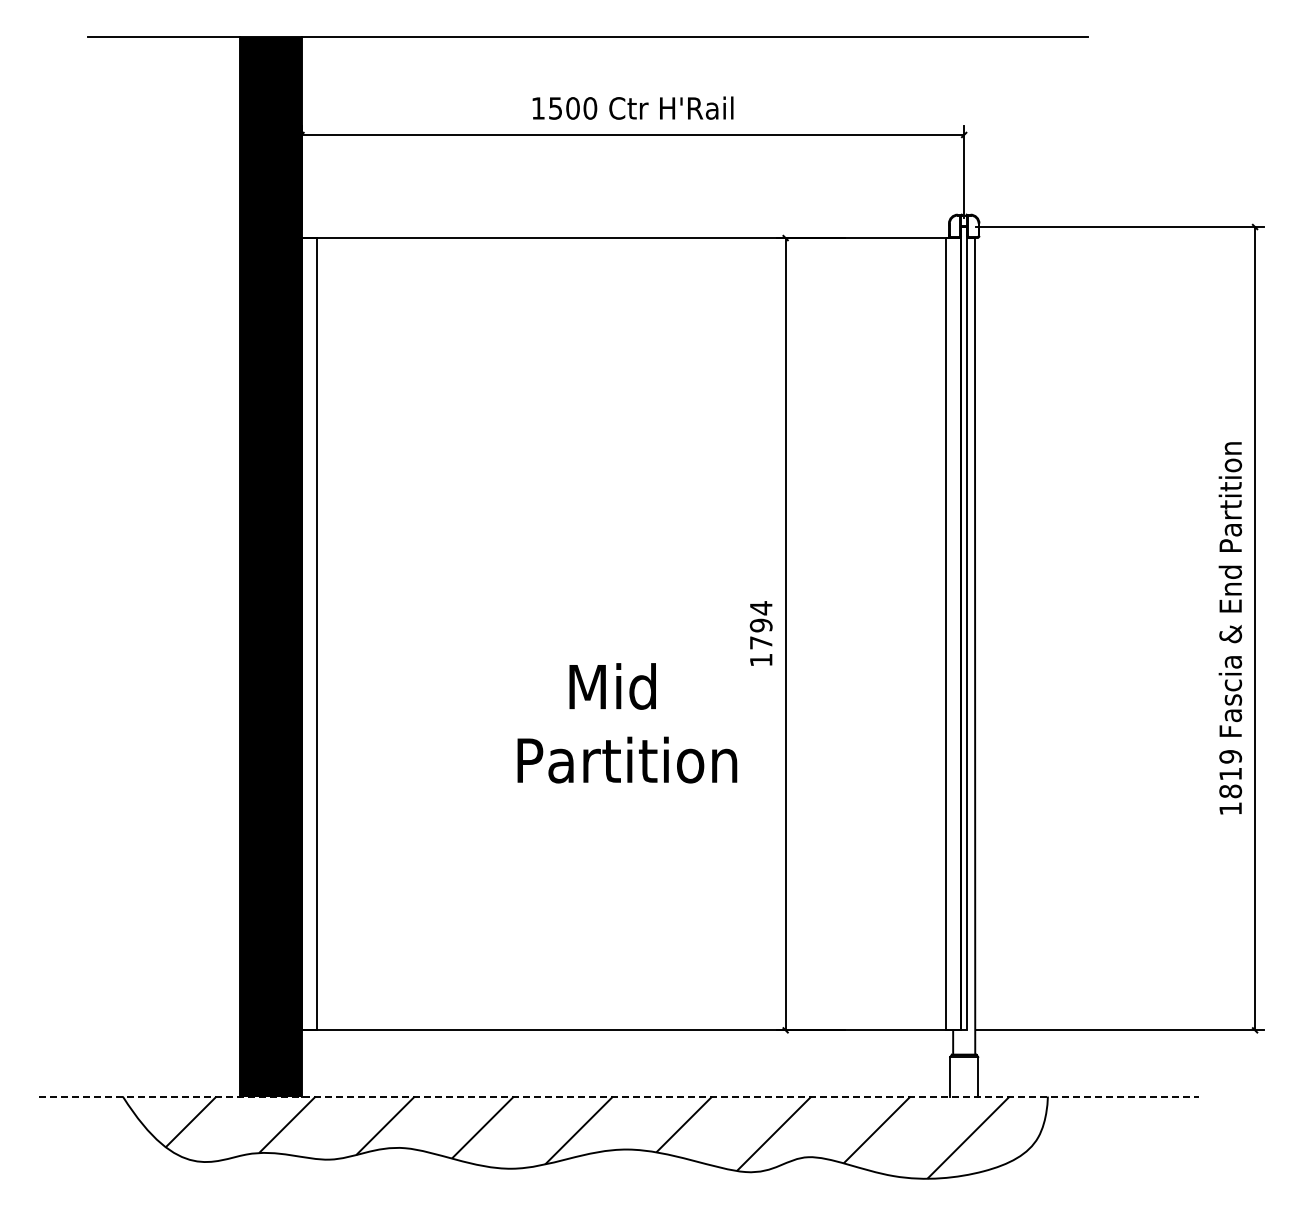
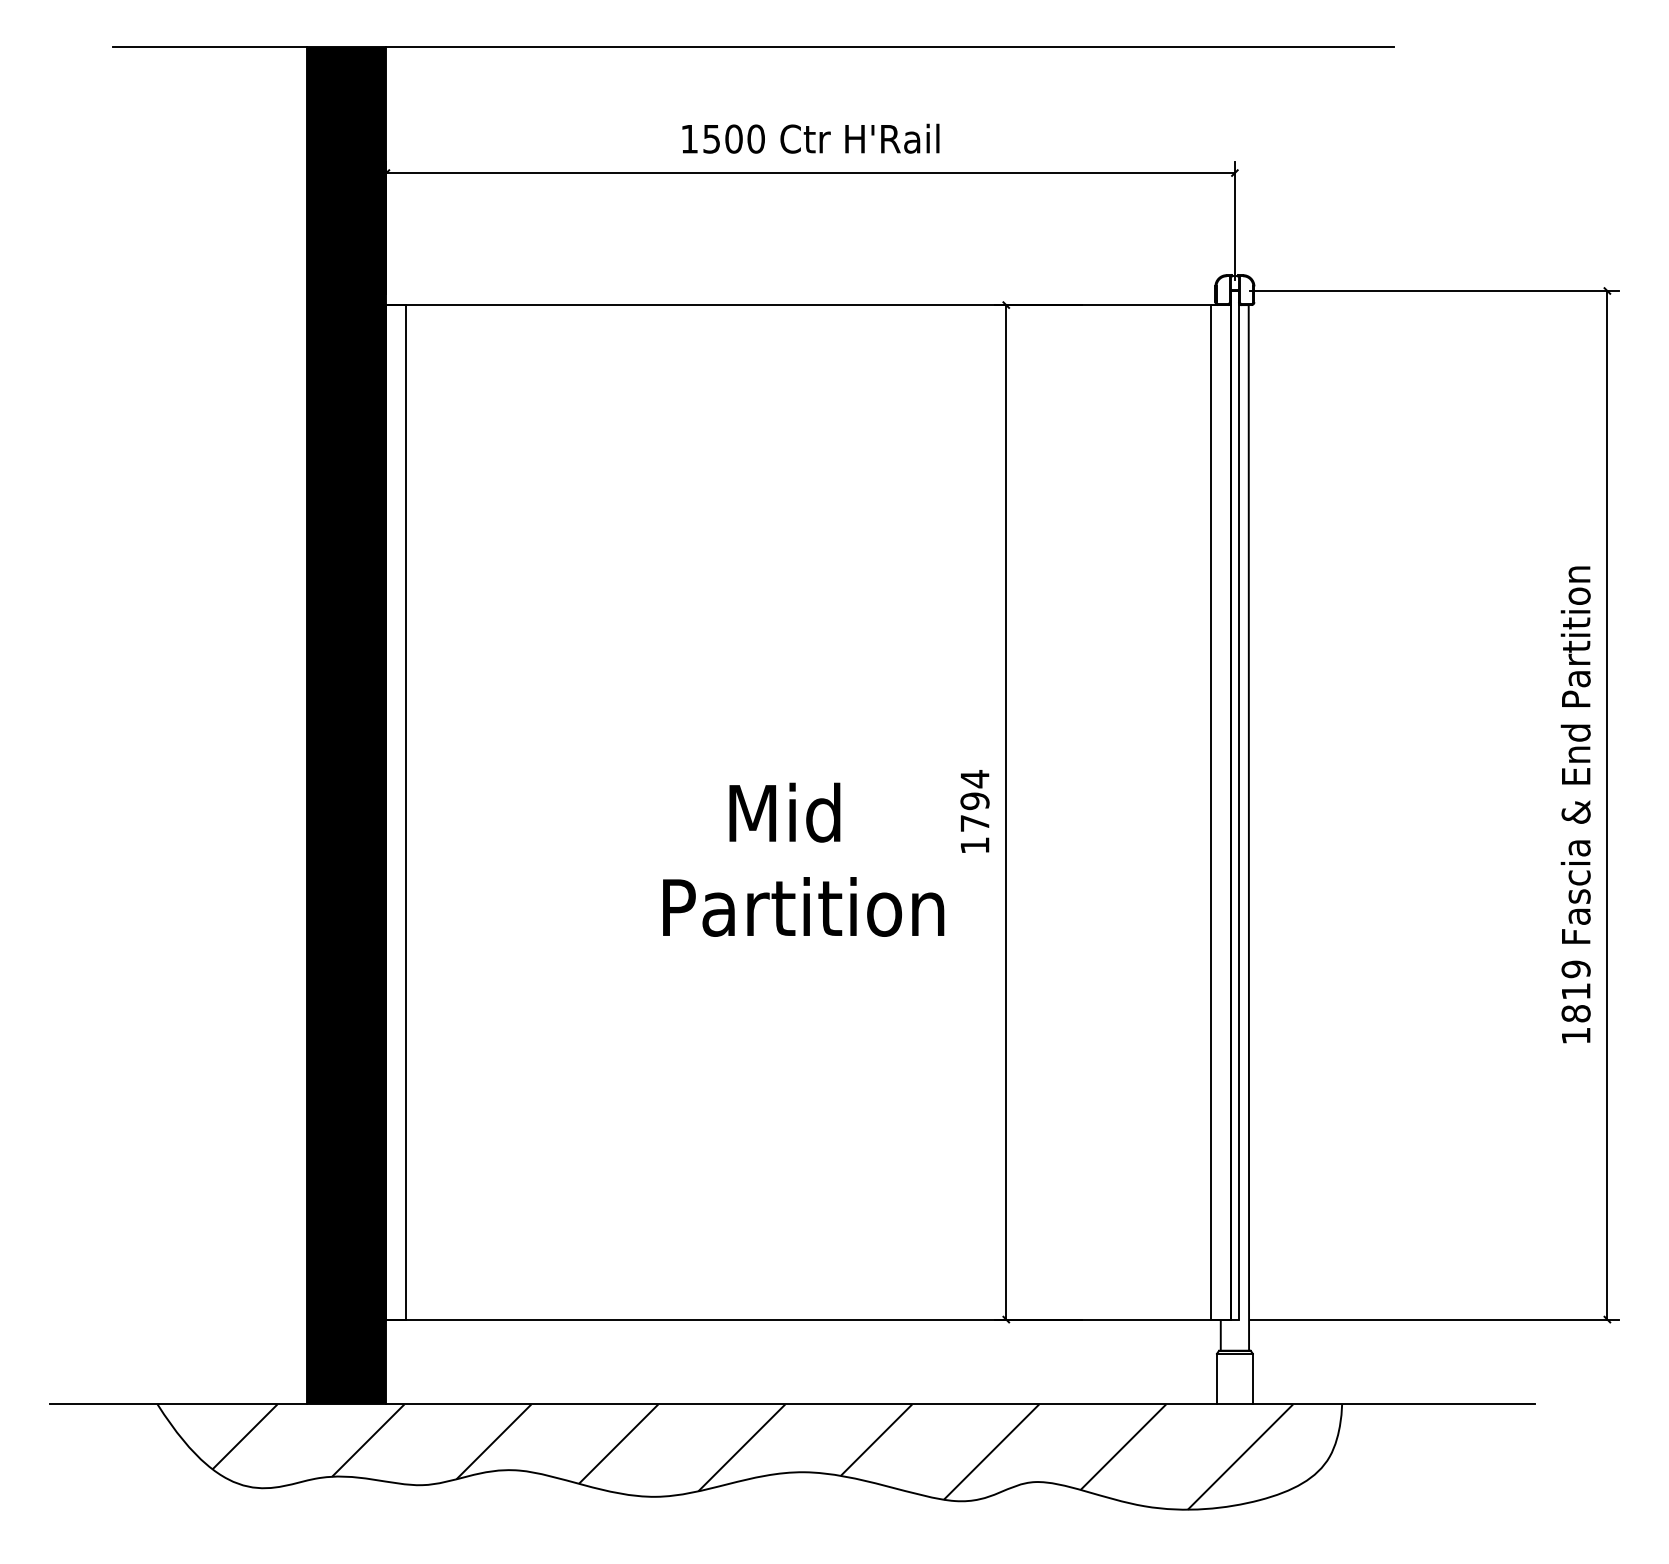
text: (627, 723) -> (803, 860), moved
line: (618, 1096) -> (792, 1404), dashed -> solid

